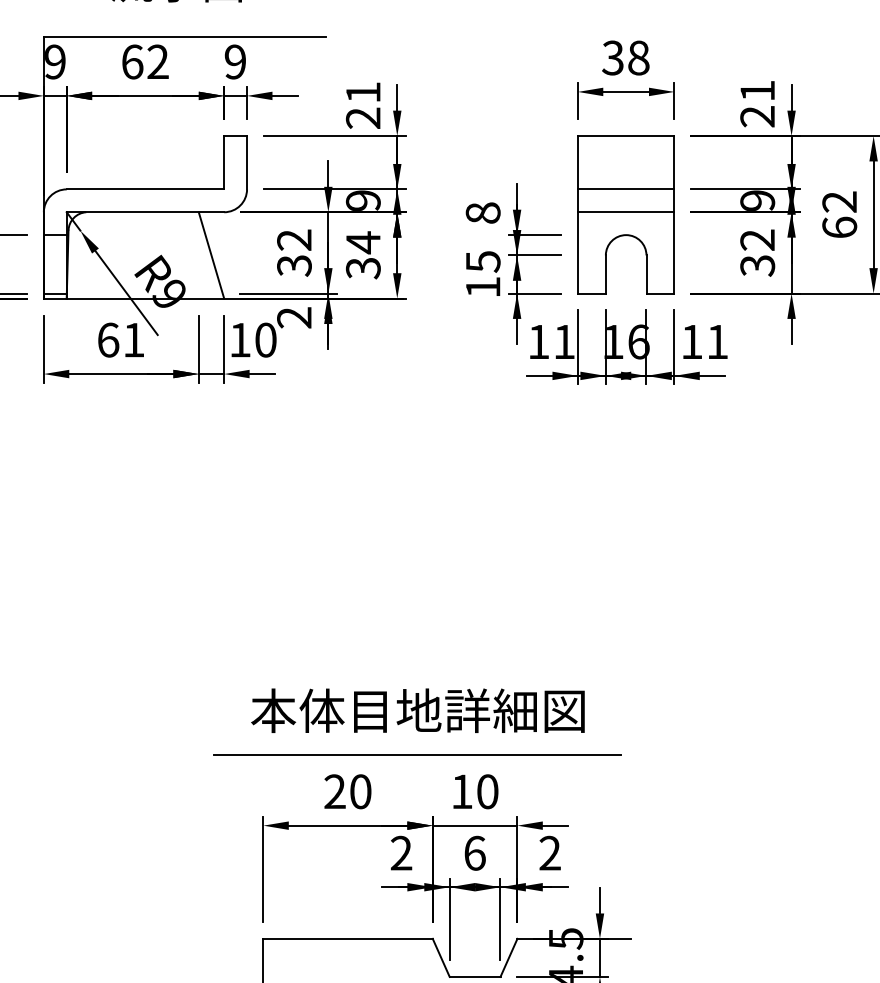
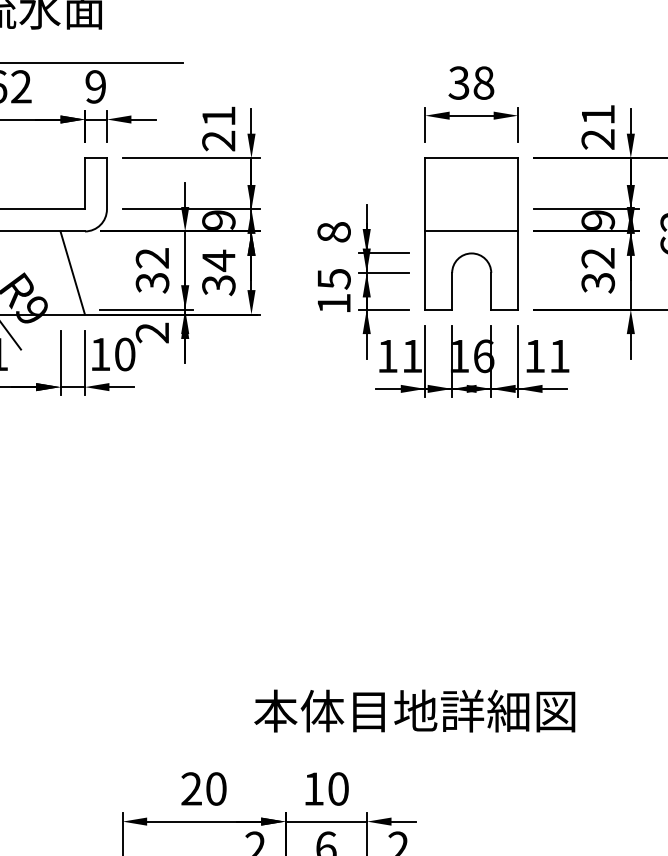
line: (625, 189) -> (471, 209), removed
text: (417, 710) -> (414, 710), moved
line: (417, 754) -> (270, 753), removed

